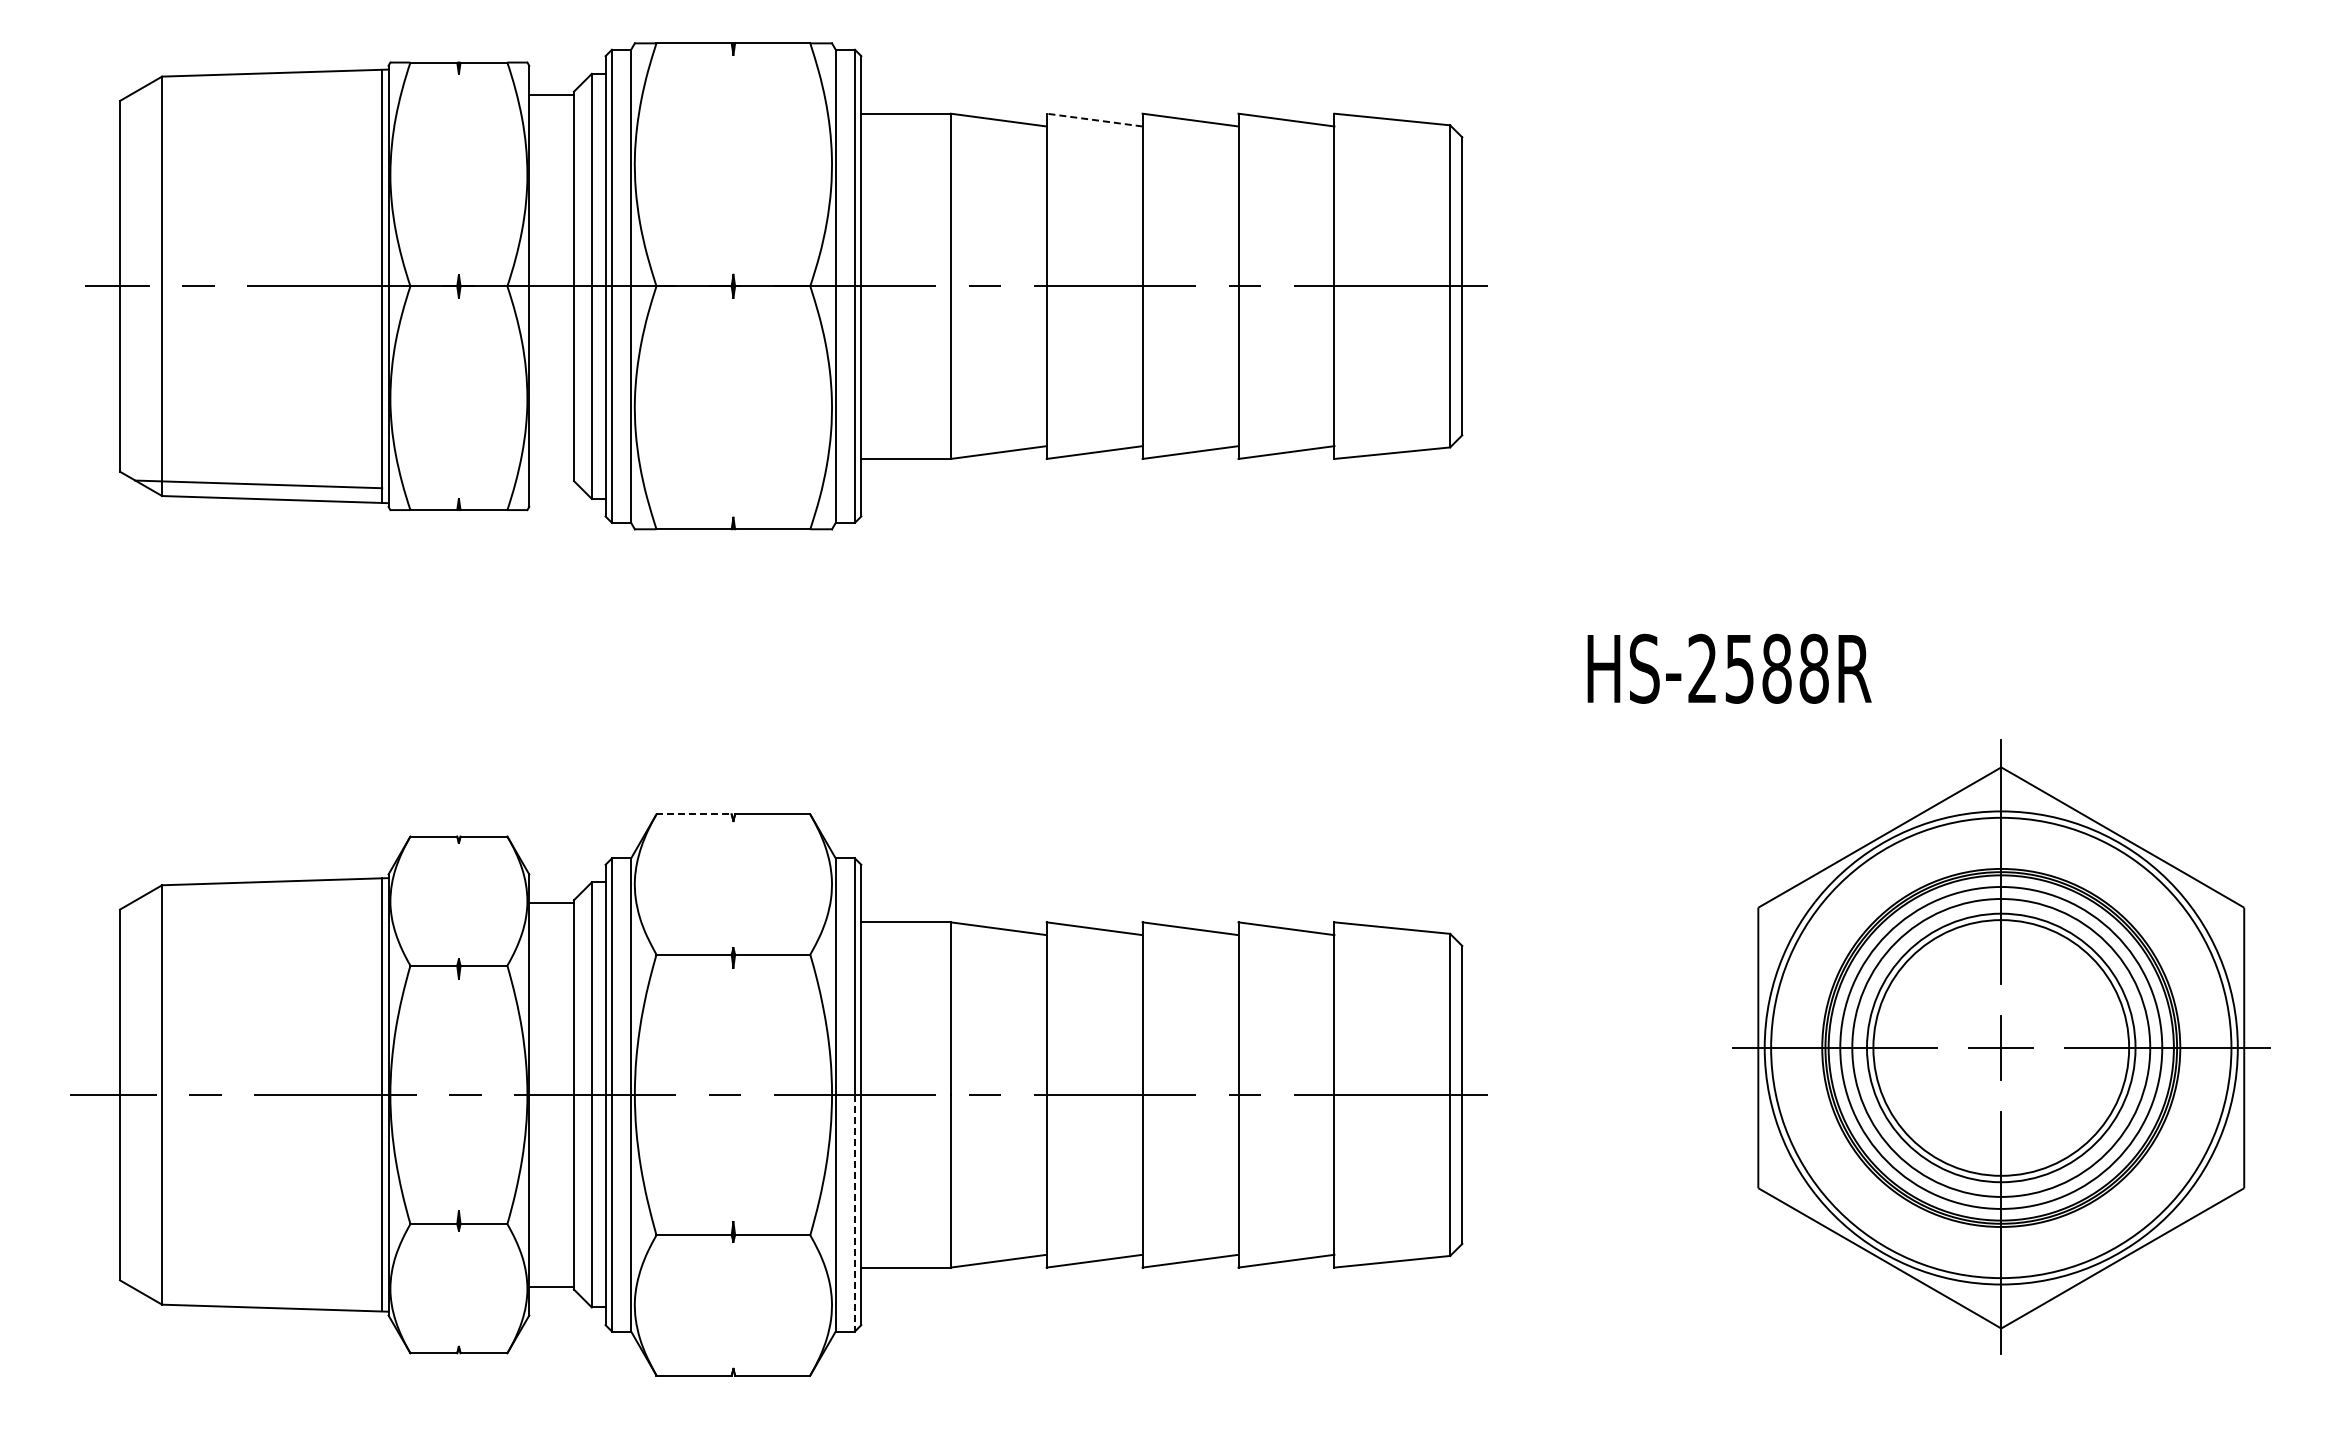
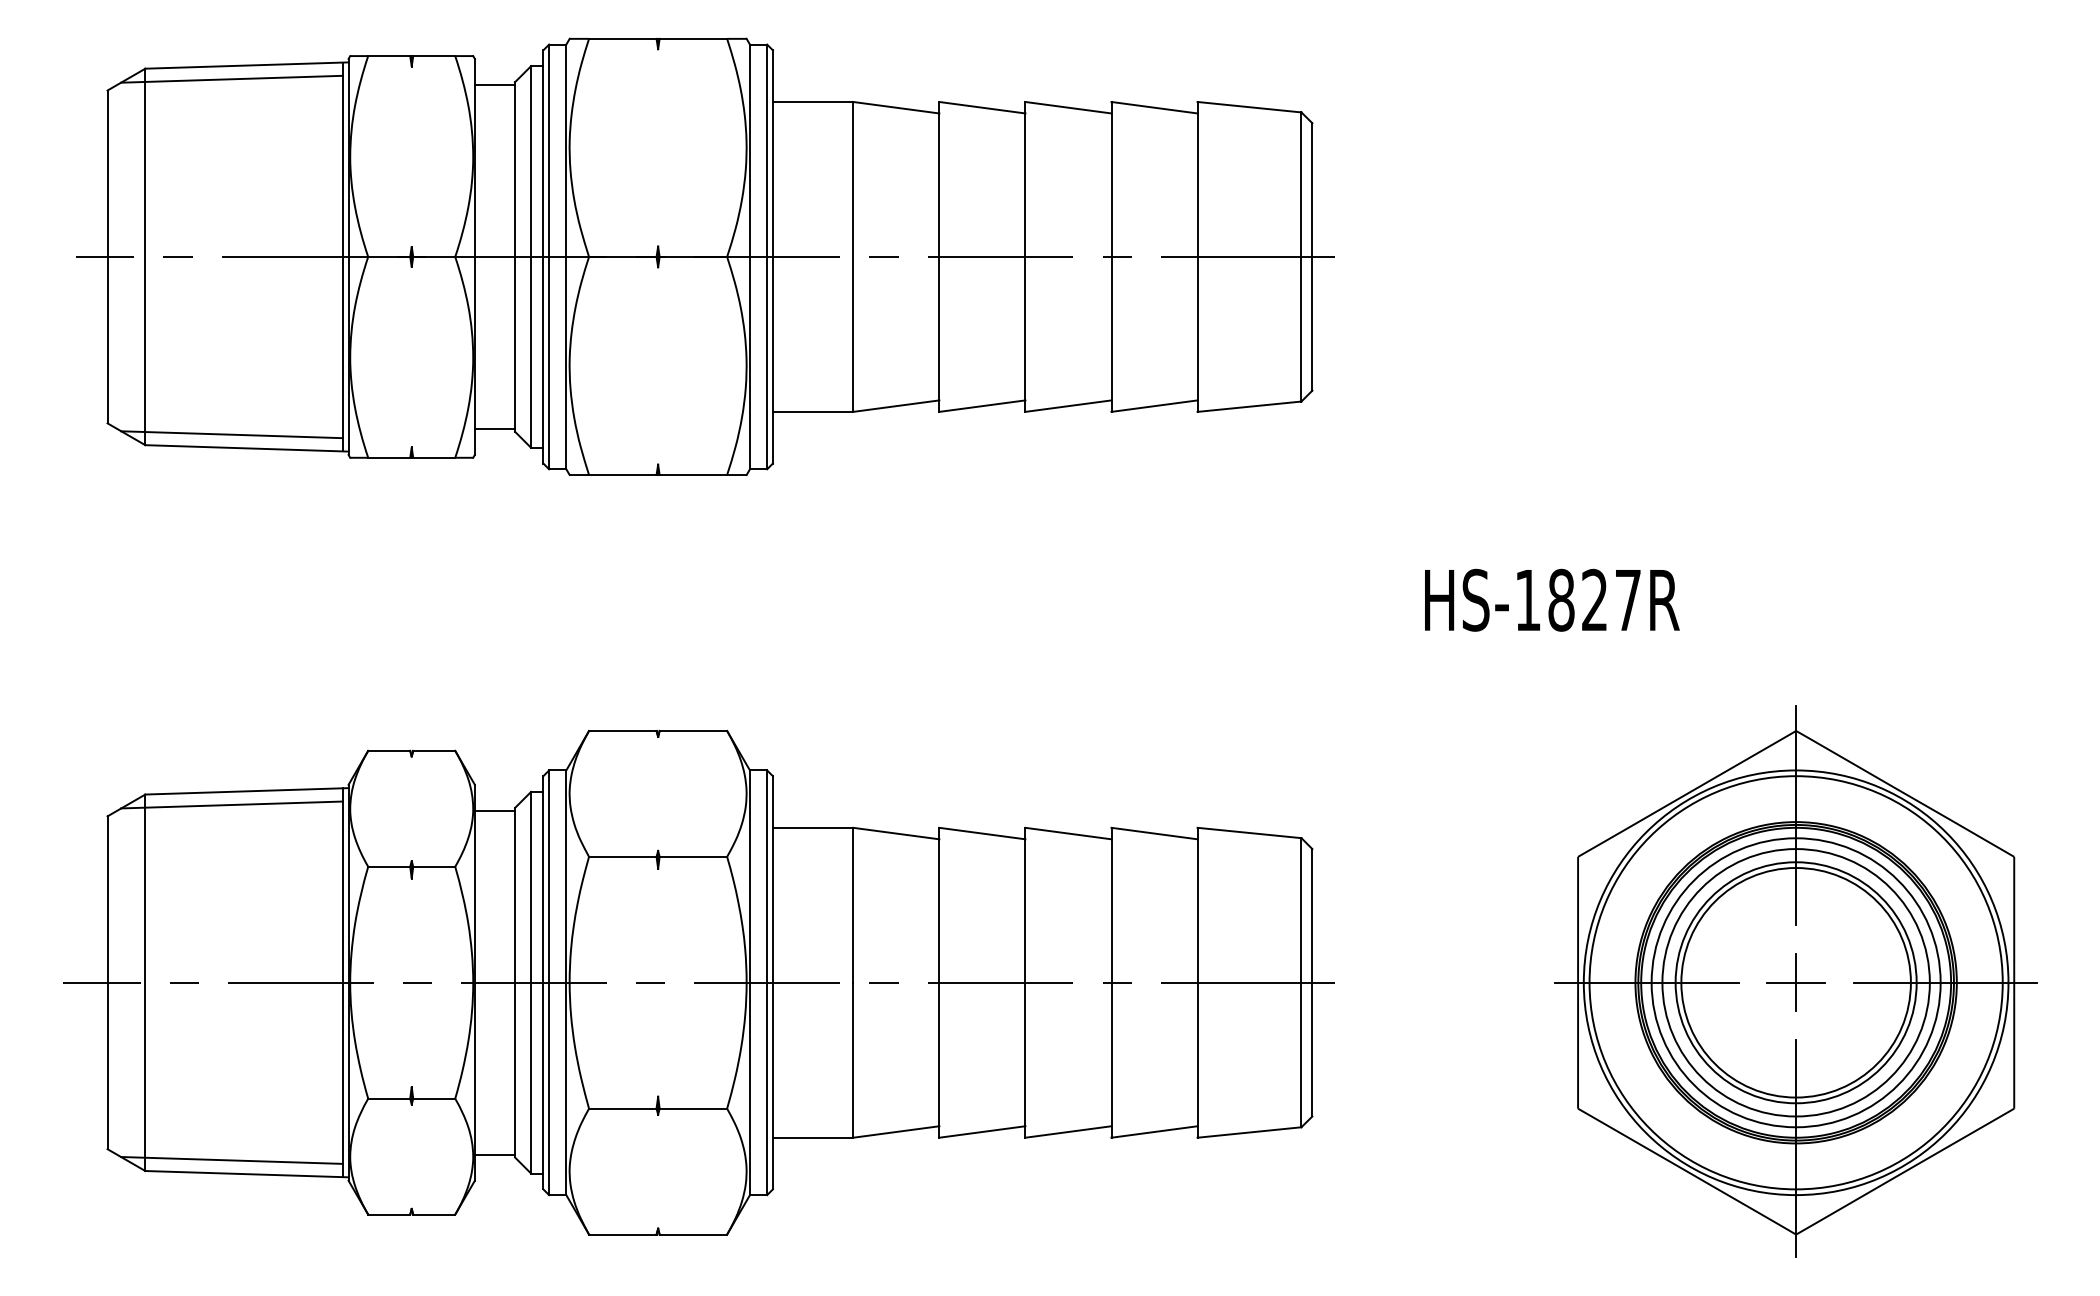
line: (258, 88) -> (231, 79), added
line: (1094, 120) -> (982, 108), dashed -> solid
line: (551, 478) -> (494, 429), added
text: (1758, 668) -> (1578, 599), HS-2588R -> HS-1827R
line: (694, 814) -> (623, 731), dashed -> solid
line: (258, 896) -> (231, 804), added
part: (2001, 1046) -> (1796, 981), moved
line: (854, 1213) -> (766, 1089), dashed -> solid
line: (258, 1292) -> (231, 1160), added

